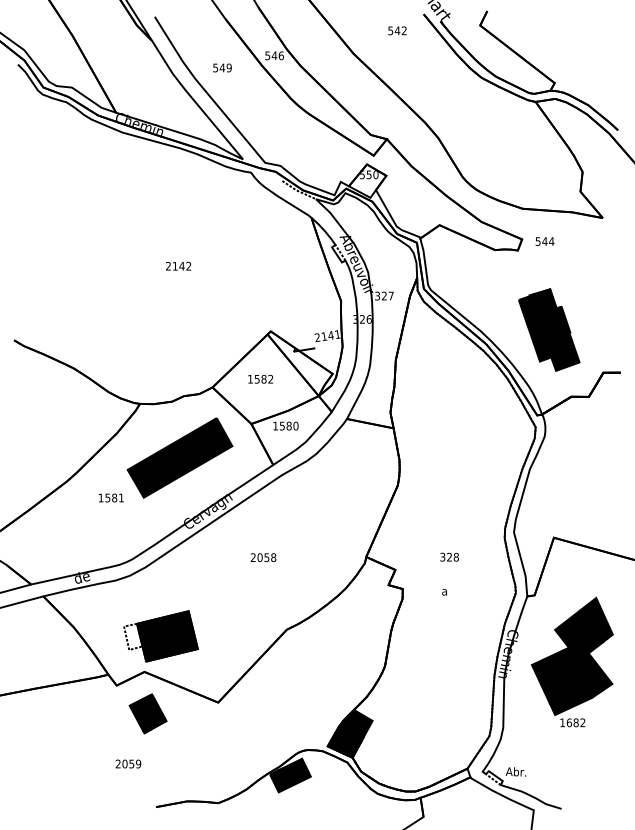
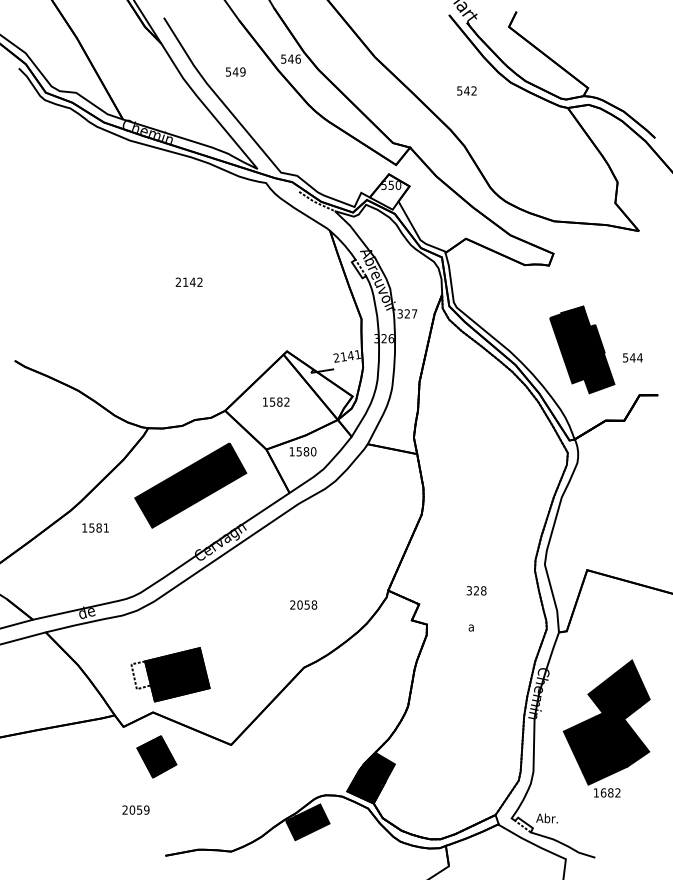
text: (397, 30) -> (466, 90), moved
text: (544, 241) -> (632, 357), moved
text: (111, 497) -> (95, 527), moved
text: (263, 557) -> (303, 604), moved
part: (571, 661) -> (605, 727), moved

